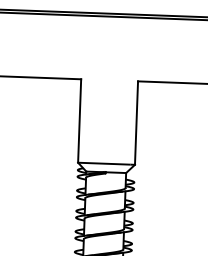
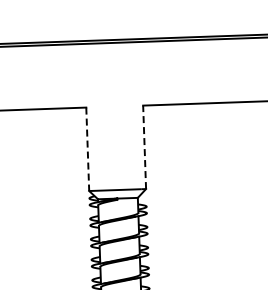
line: (79, 121) -> (87, 149), solid -> dashed
line: (136, 123) -> (144, 147), solid -> dashed

